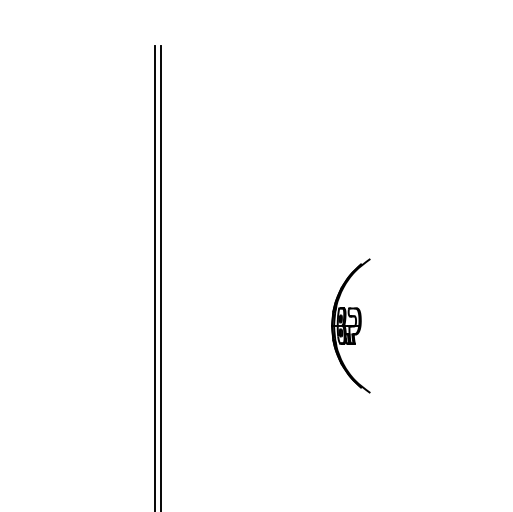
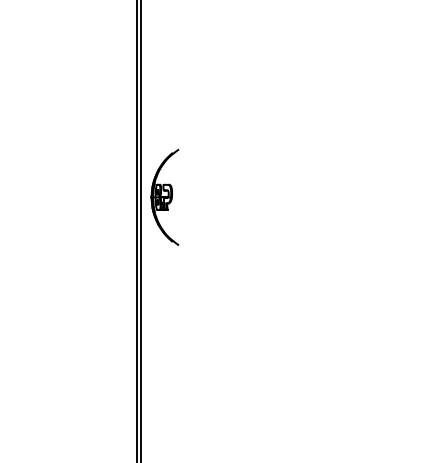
part: (350, 324) -> (164, 196), moved

